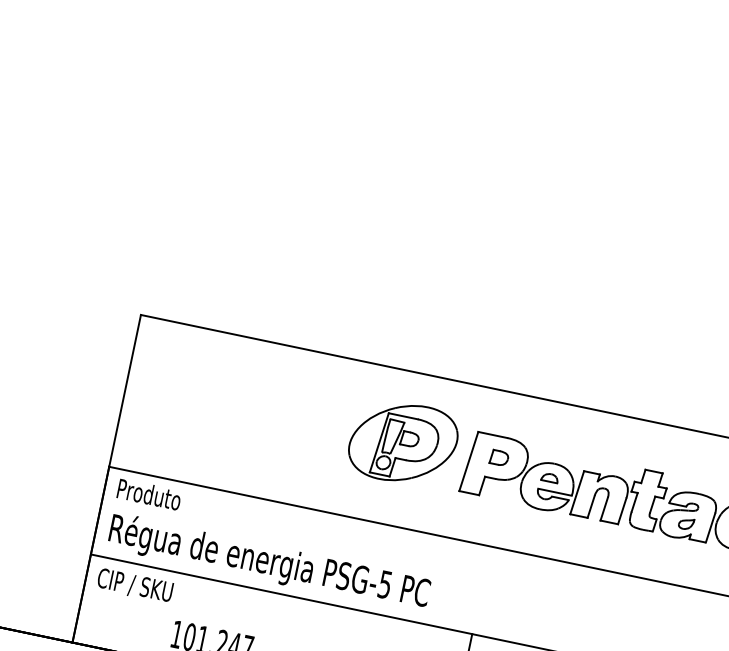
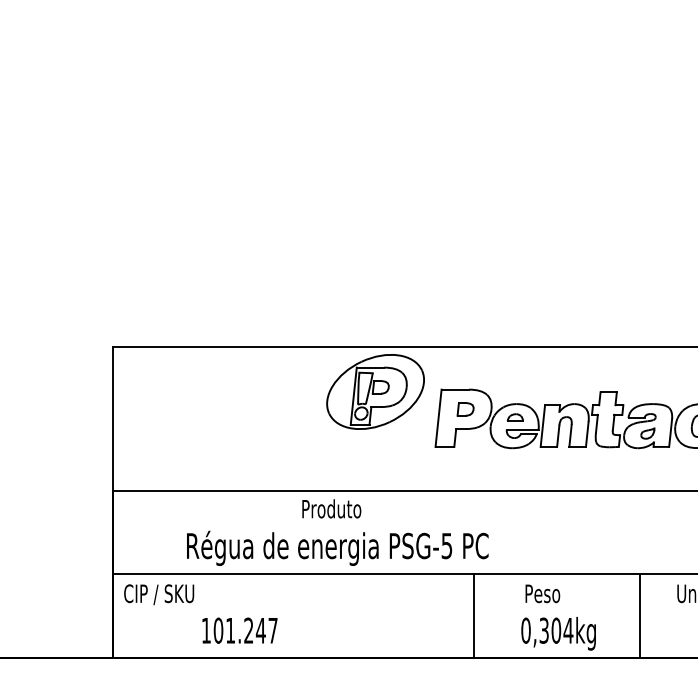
part: (403, 442) -> (375, 391), moved
text: (149, 494) -> (331, 508), moved
text: (269, 562) -> (337, 547), moved

